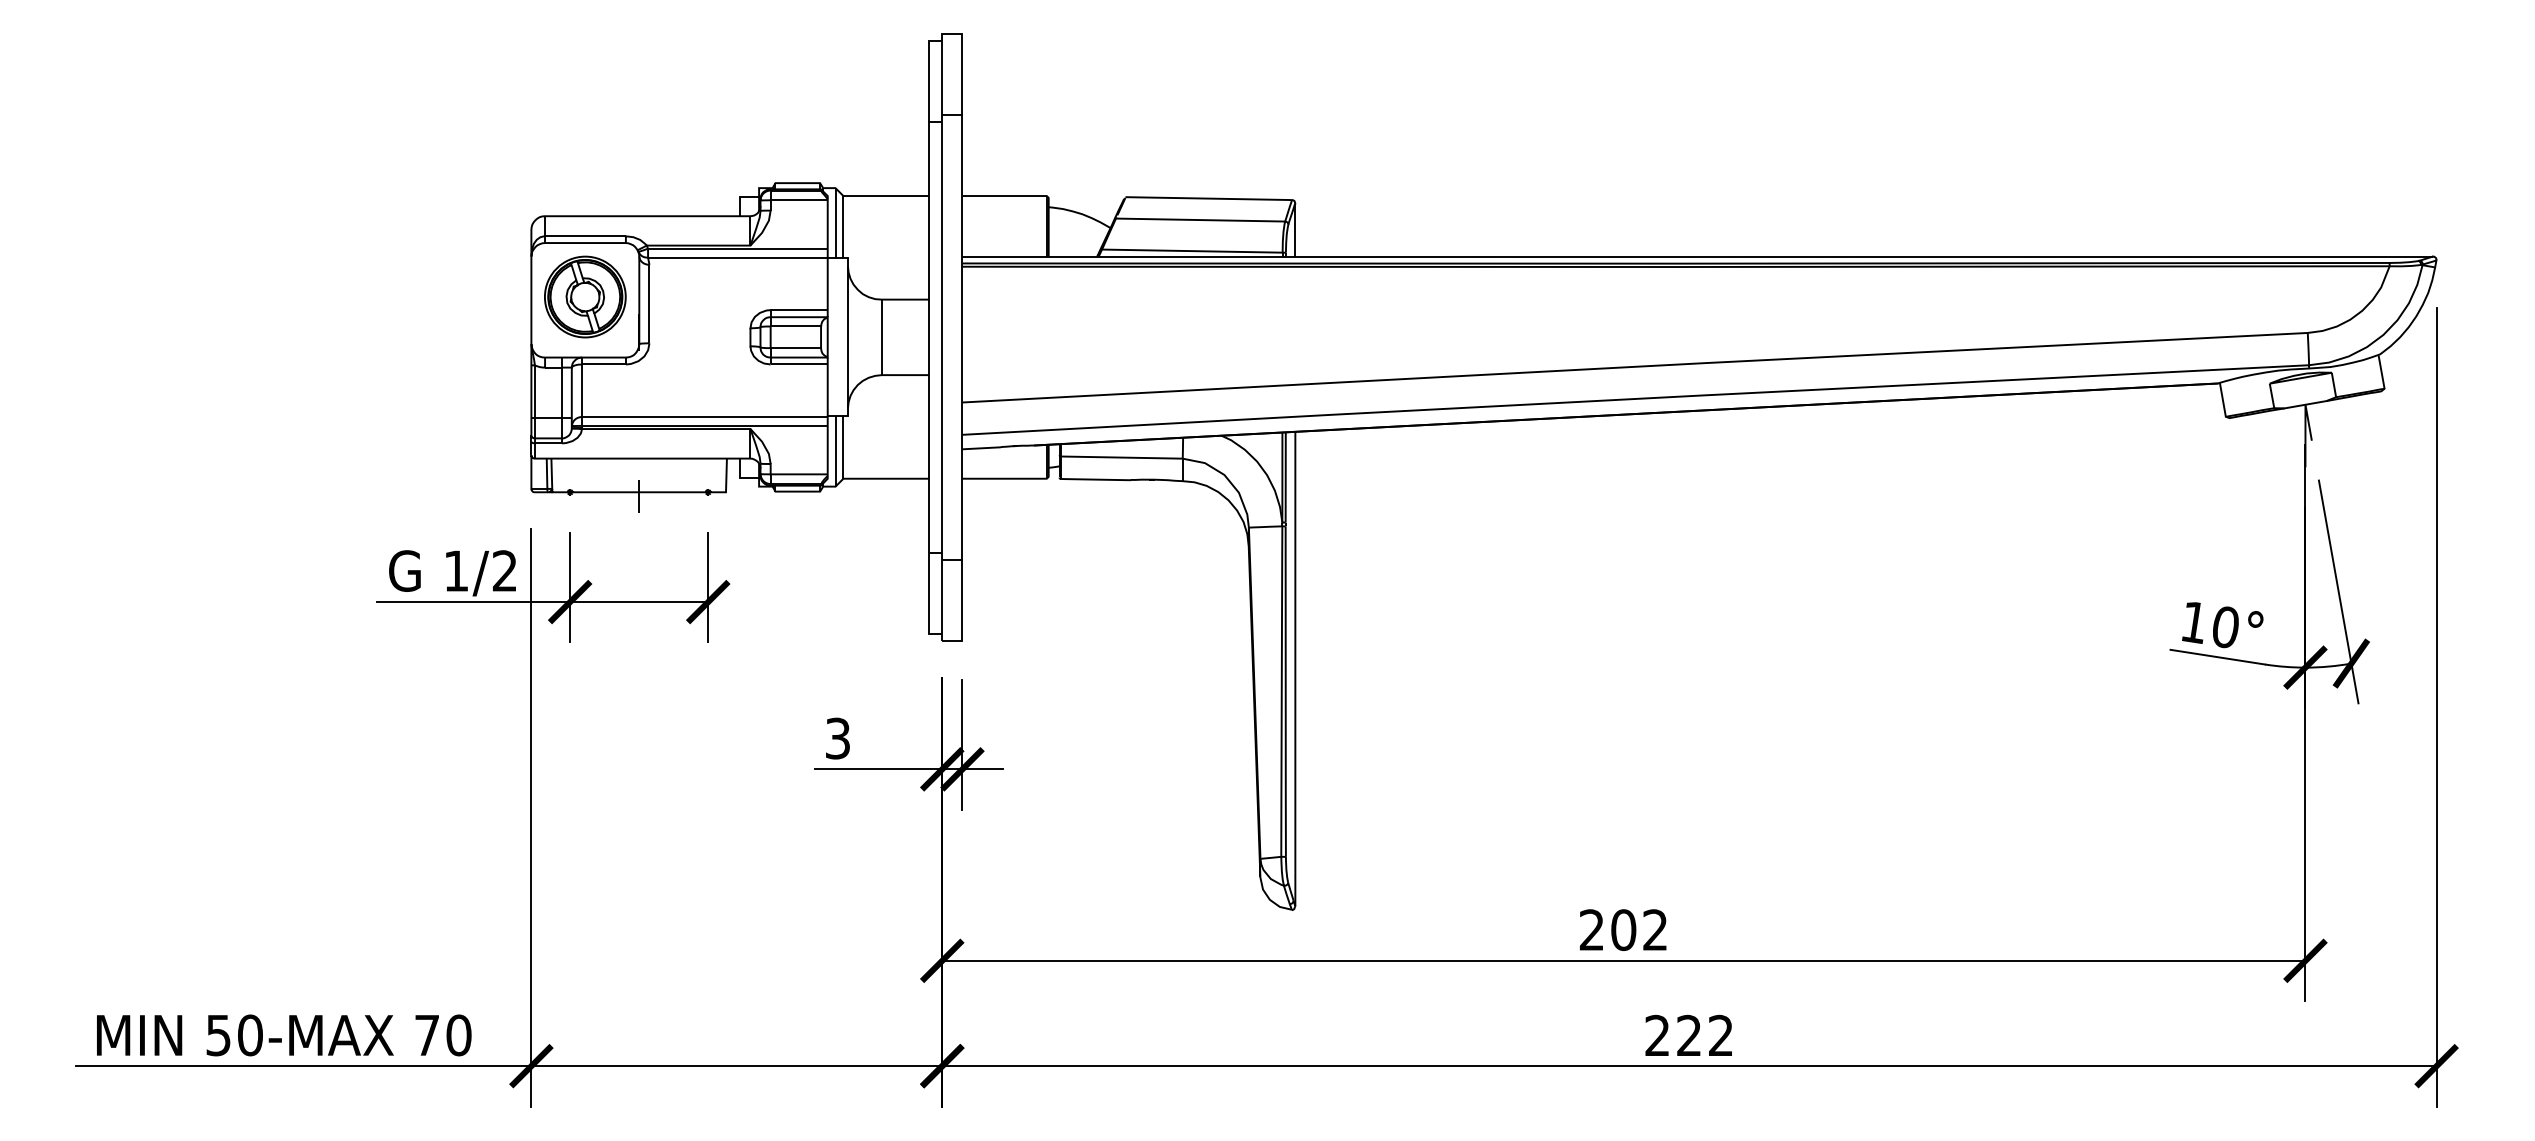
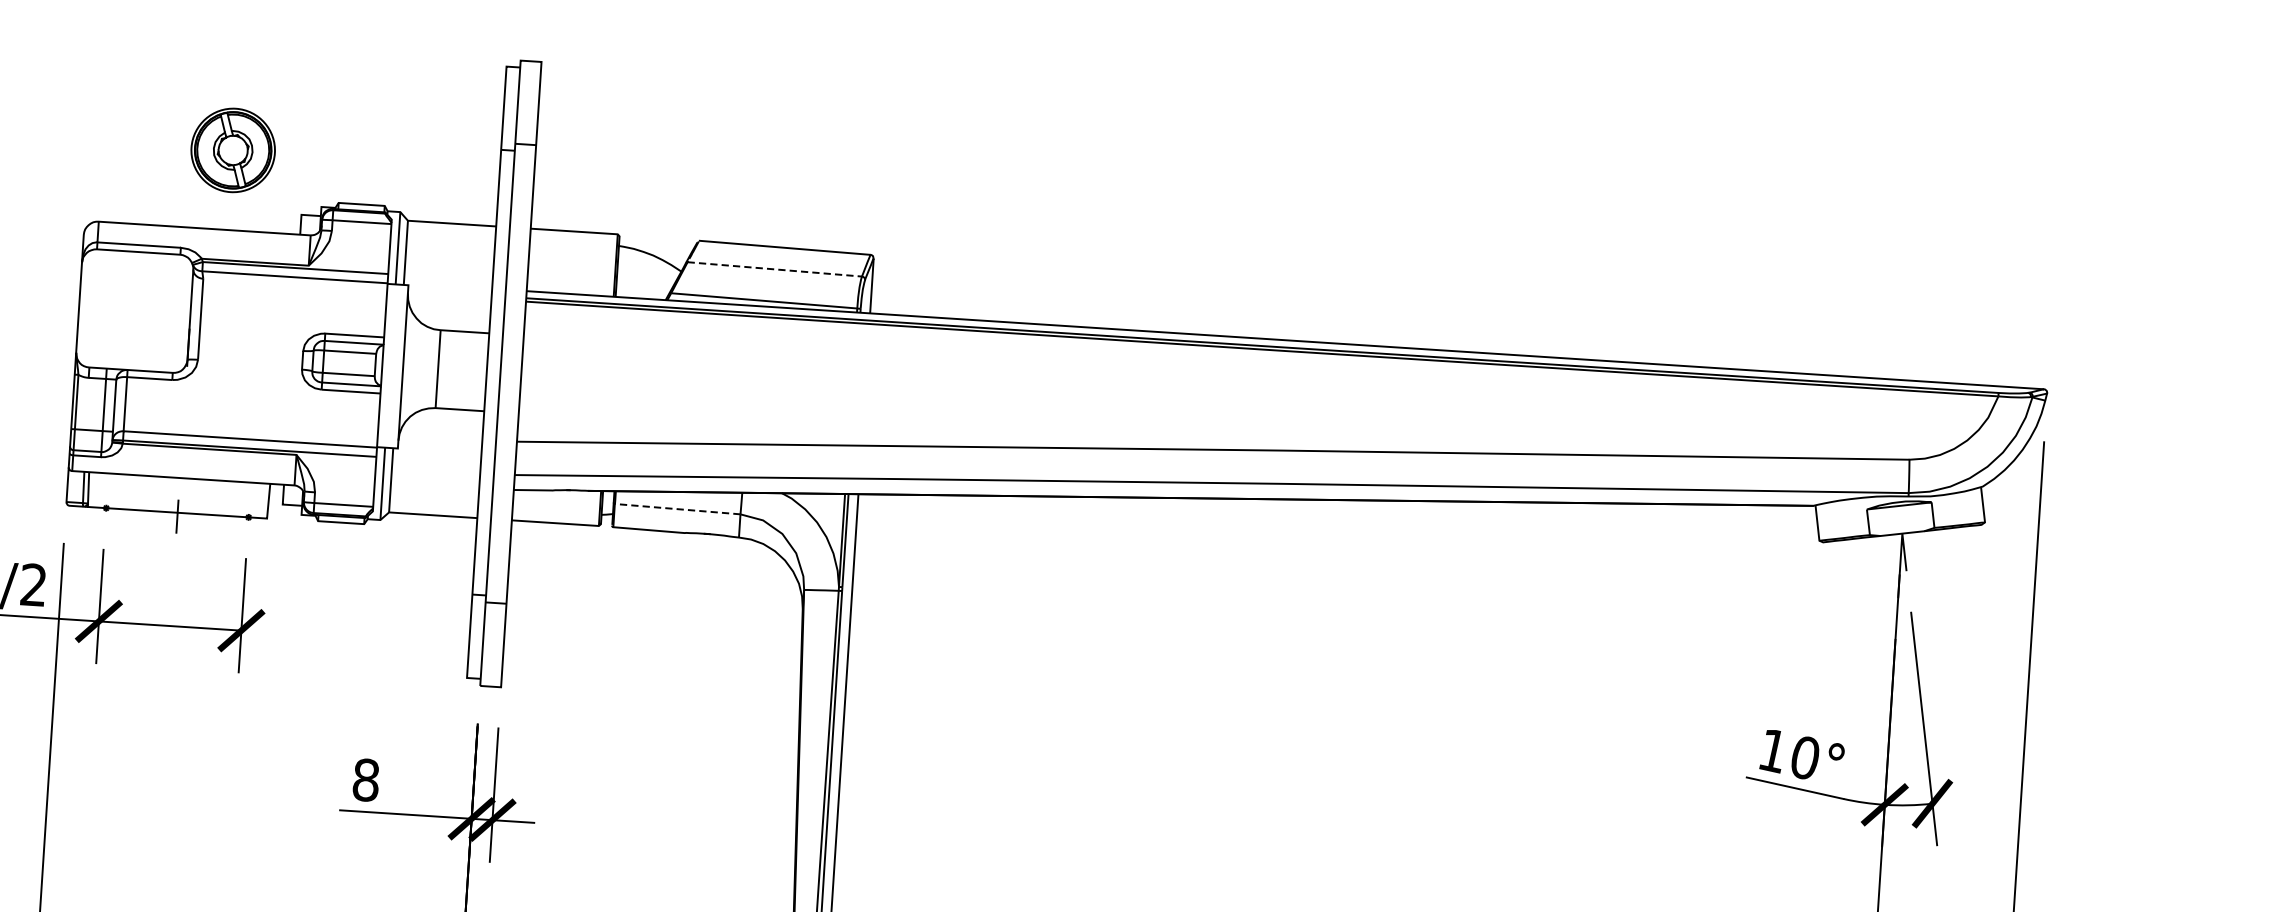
line: (1200, 220) -> (774, 269), solid -> dashed
part: (585, 296) -> (233, 149), moved
line: (1121, 457) -> (677, 509), solid -> dashed
text: (837, 738) -> (365, 780), 3 -> 8

